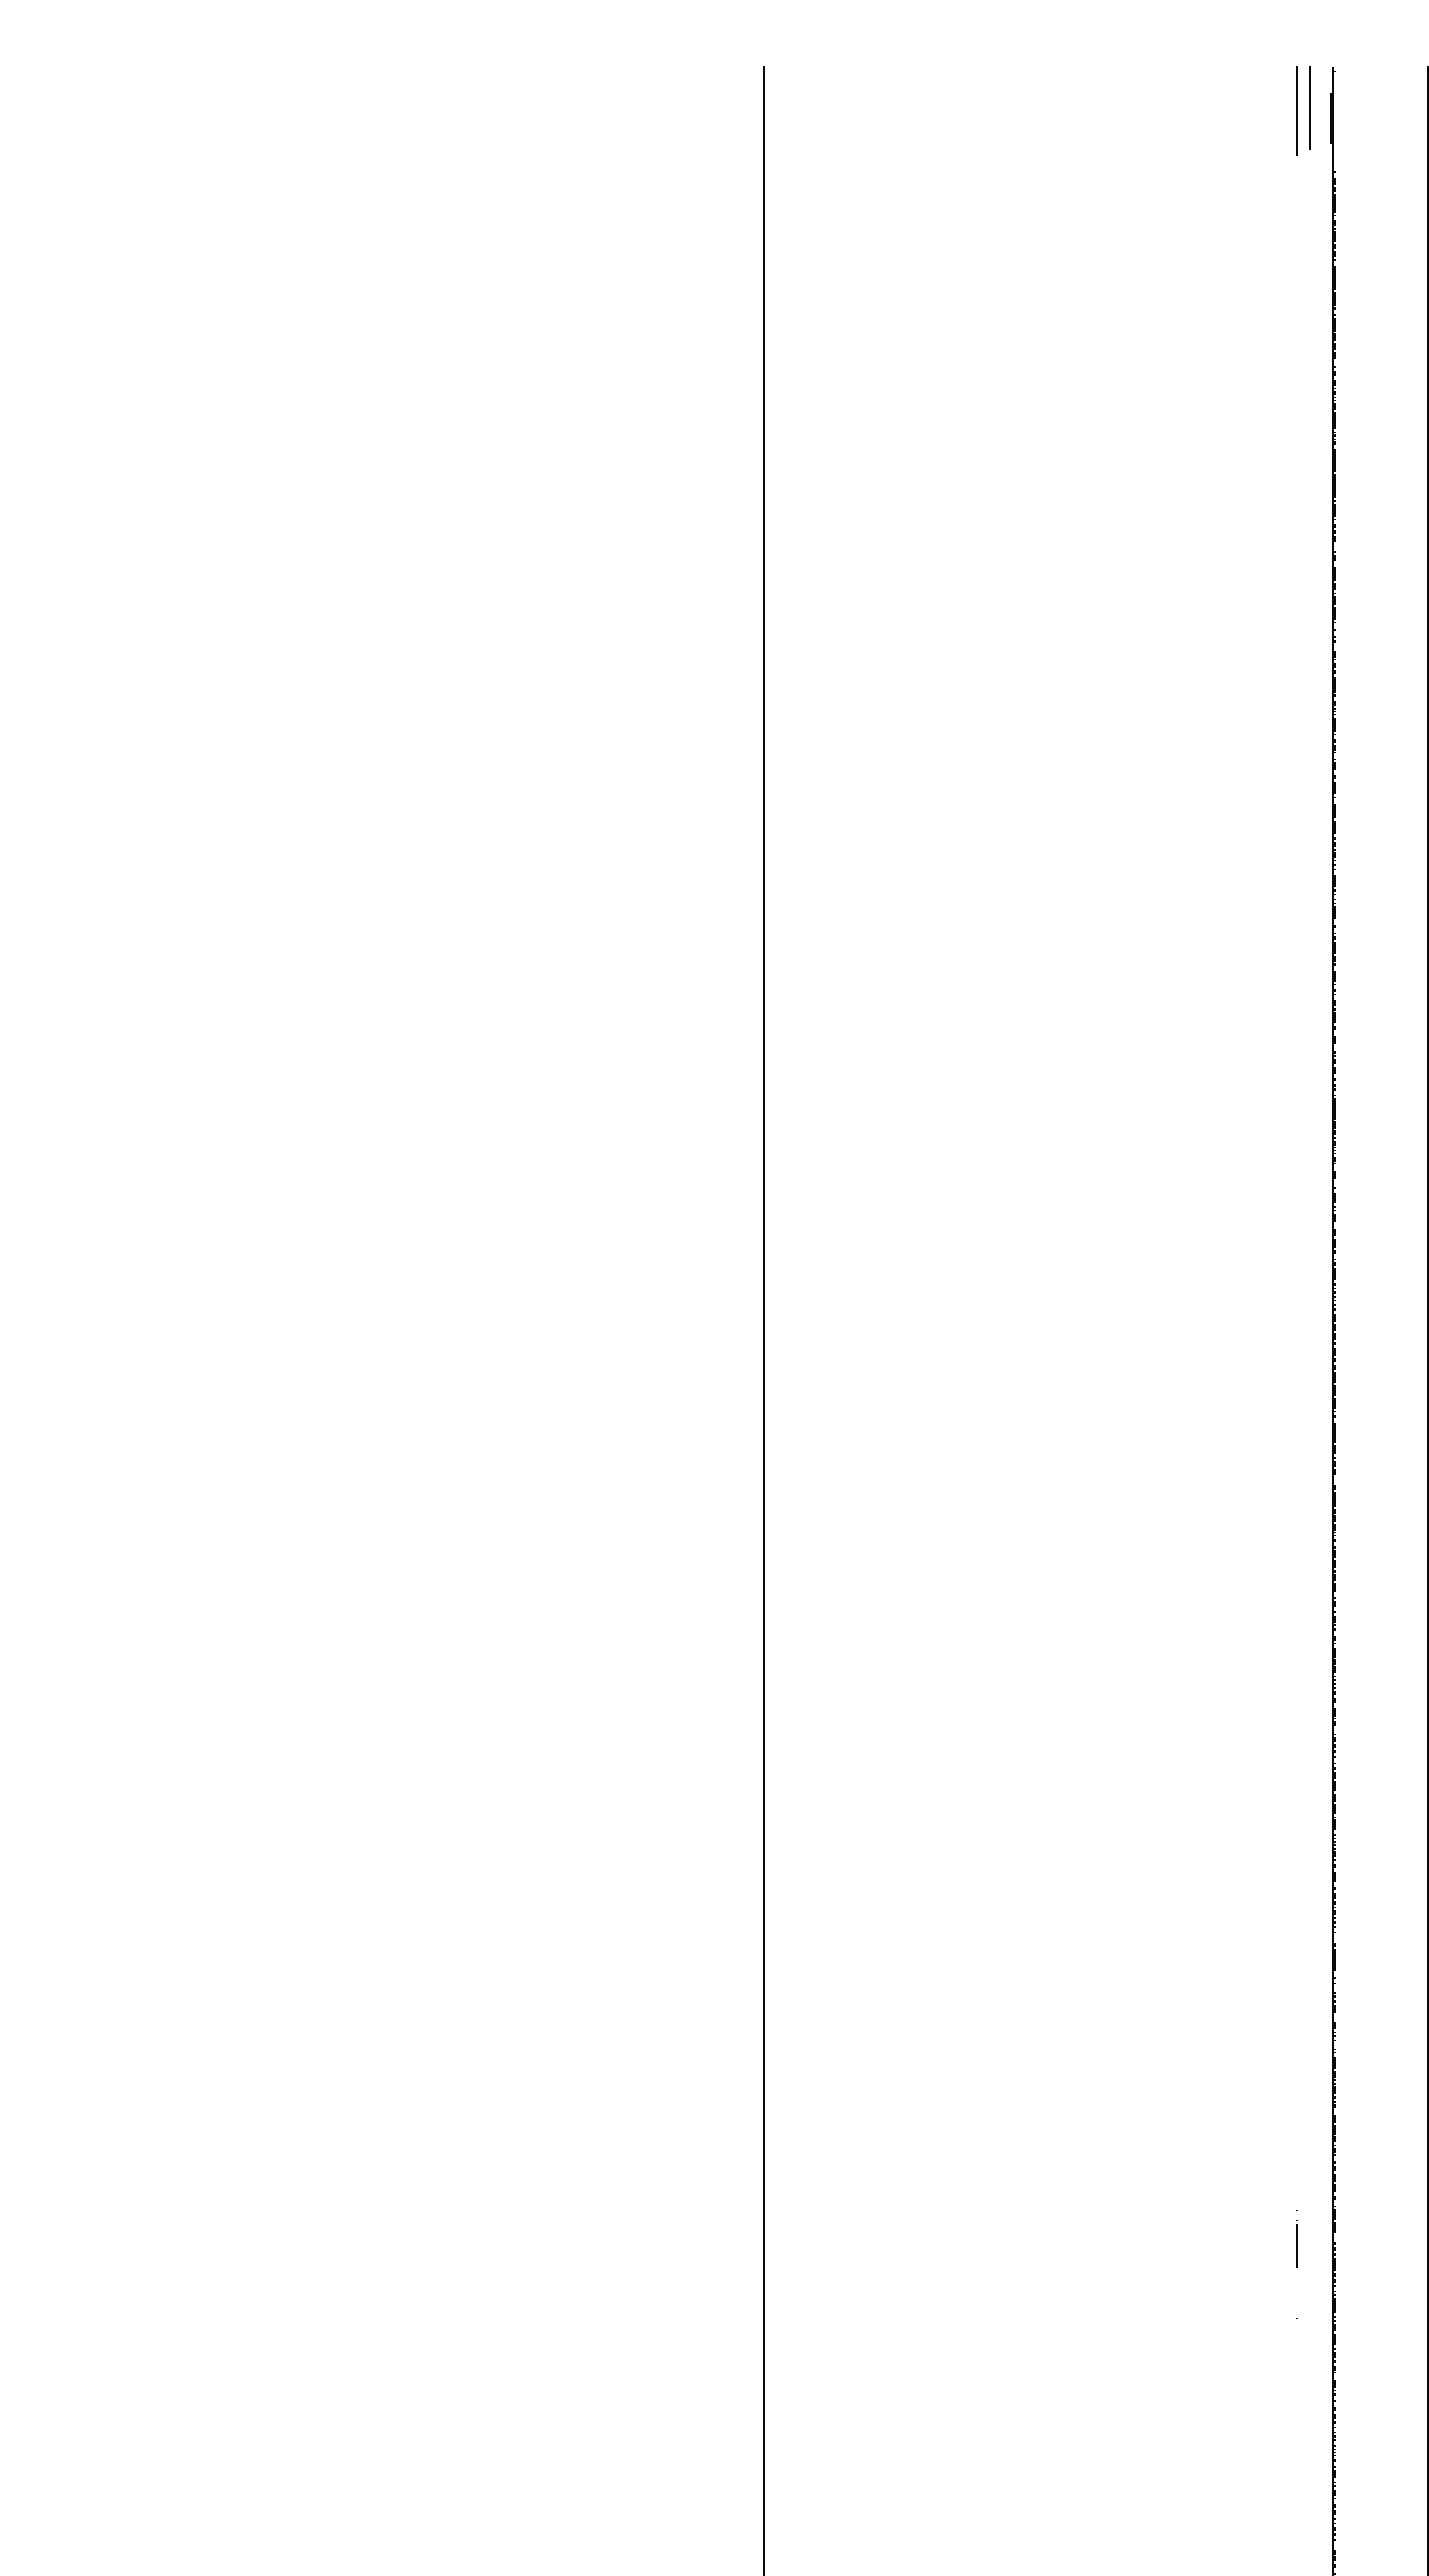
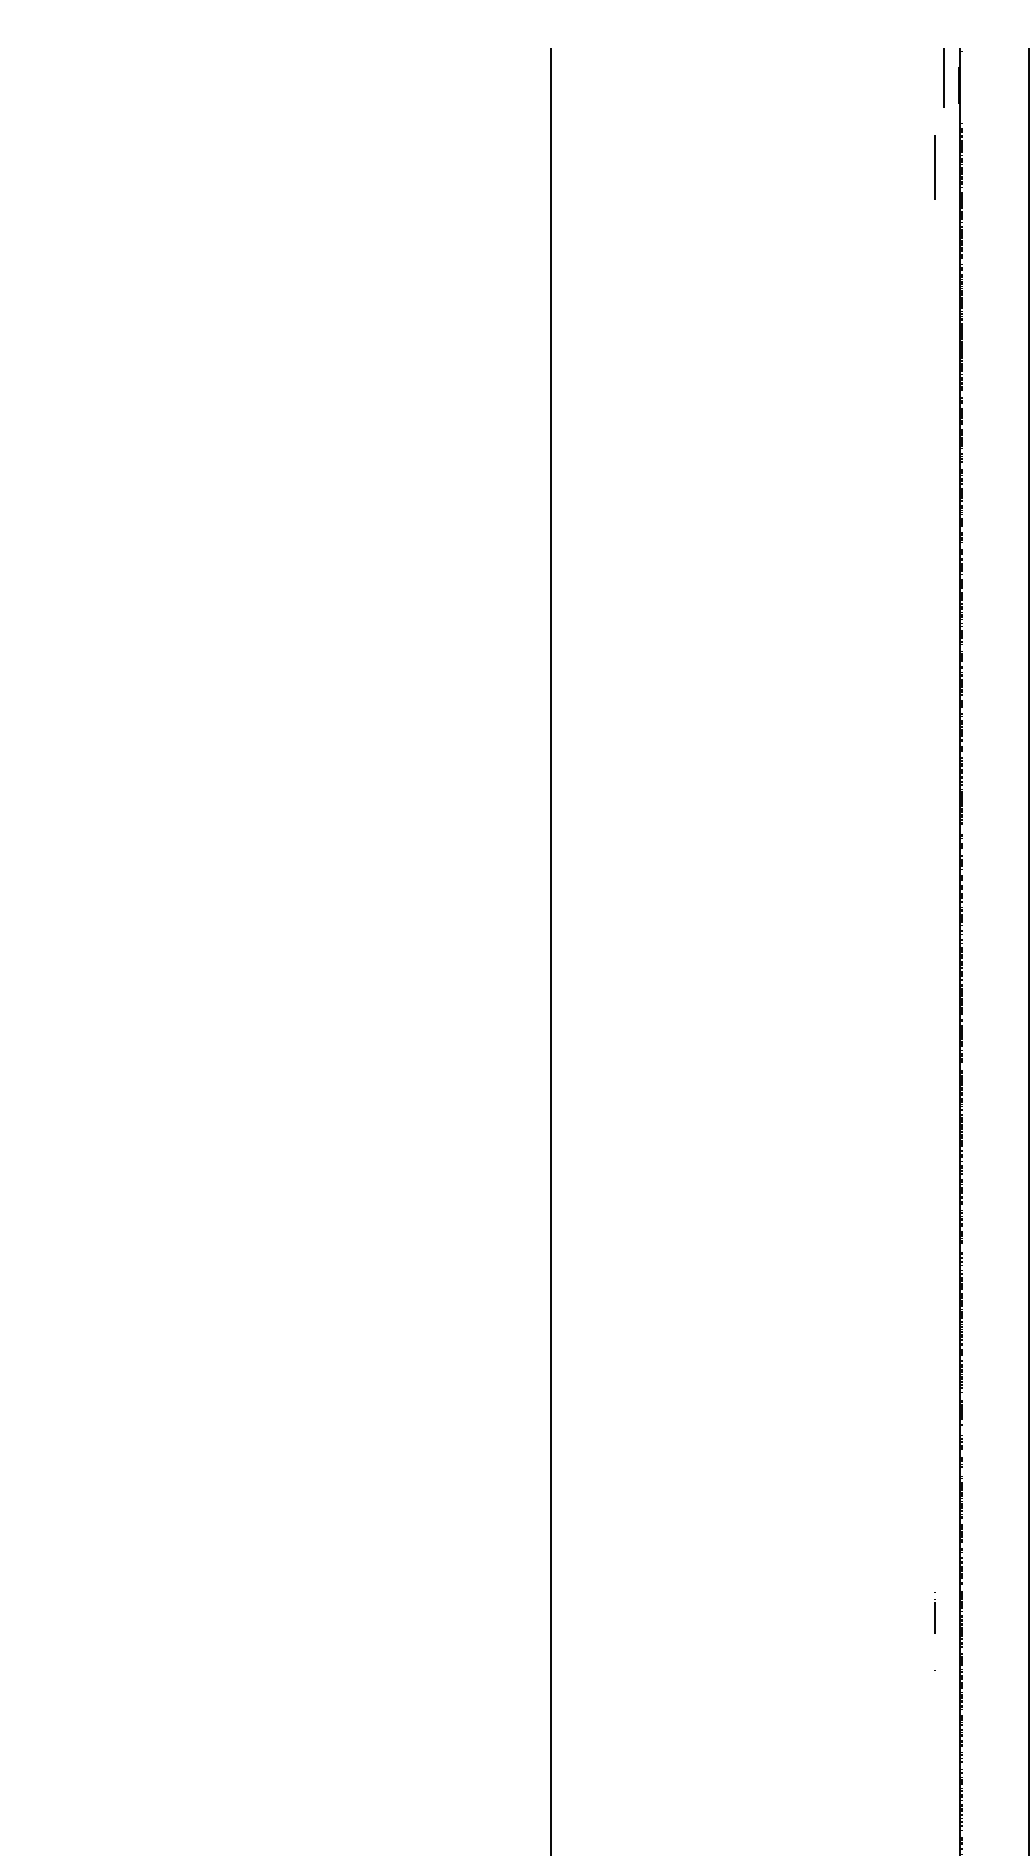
line: (1296, 110) -> (934, 166), moved

